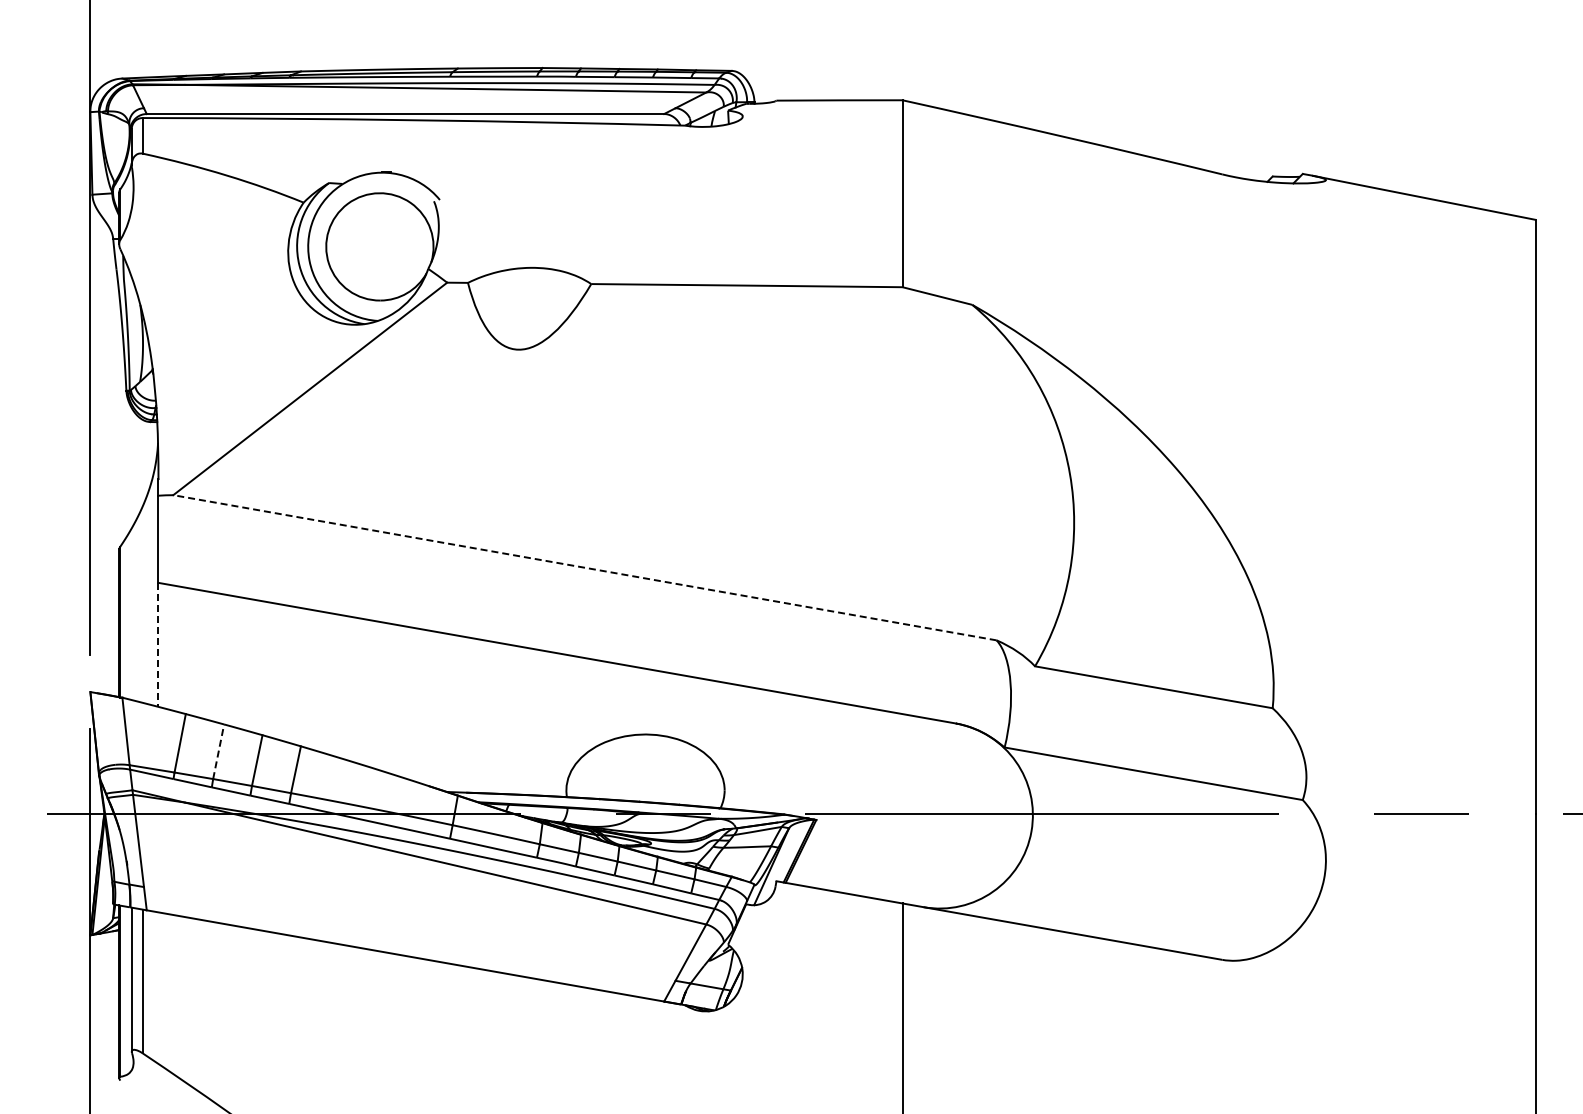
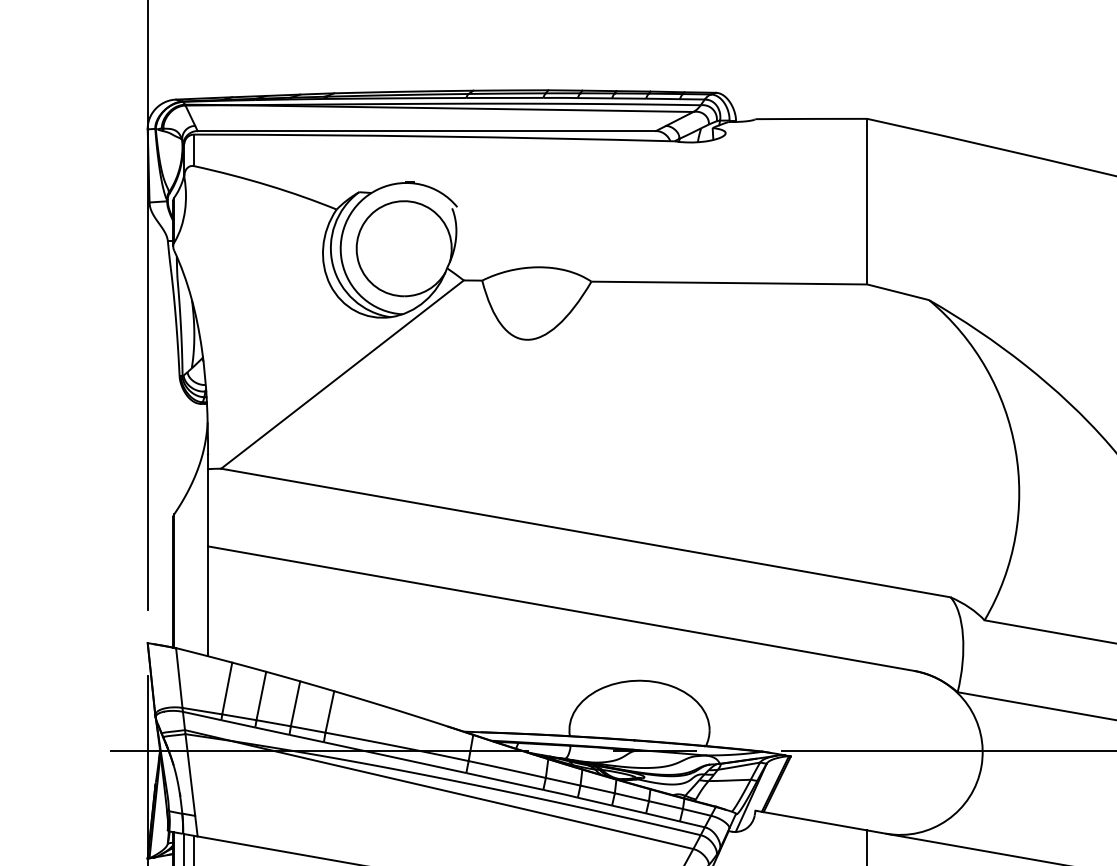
line: (584, 567) -> (585, 532), dashed -> solid
line: (158, 645) -> (208, 601), dashed -> solid
line: (218, 751) -> (261, 695), dashed -> solid

